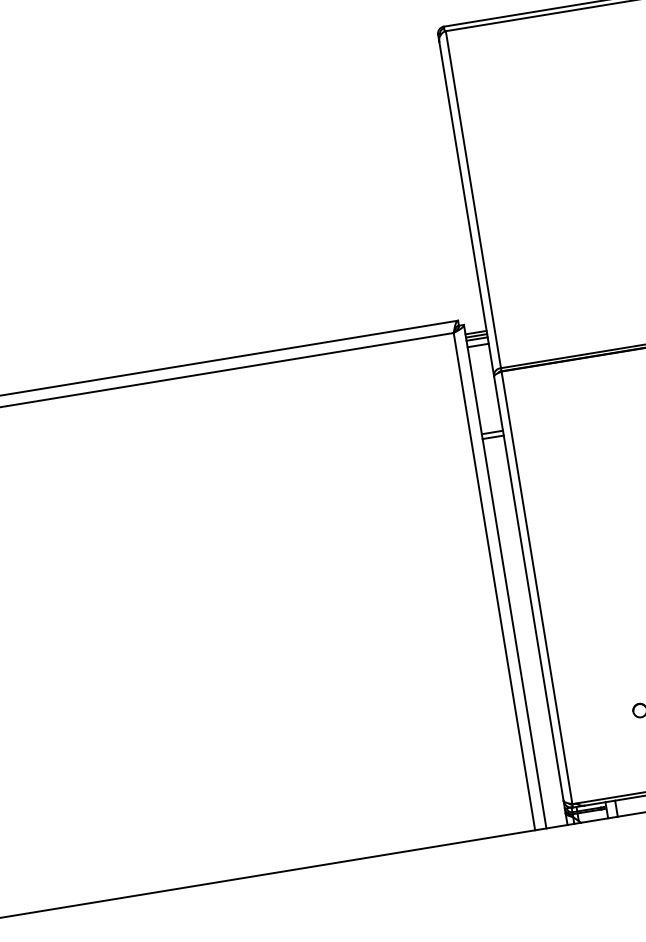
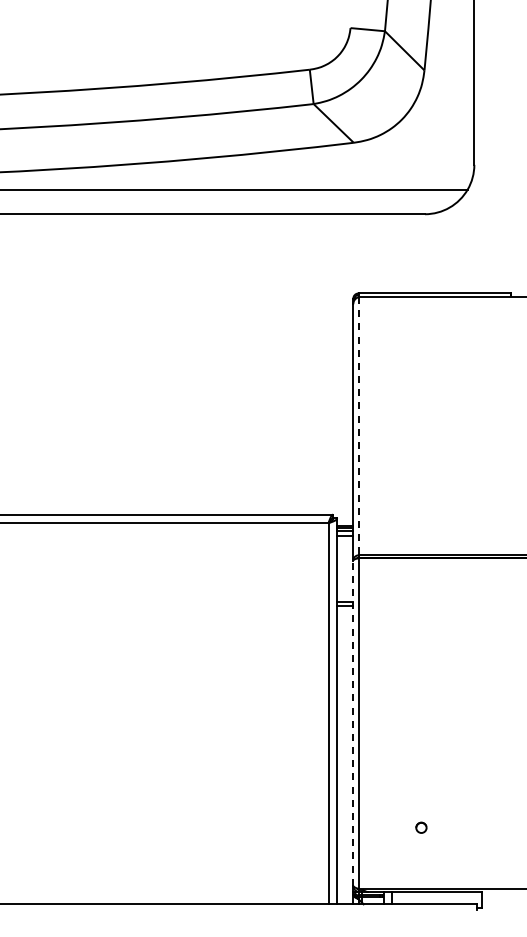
line: (473, 200) -> (359, 426), solid -> dashed
line: (529, 588) -> (353, 723), solid -> dashed

